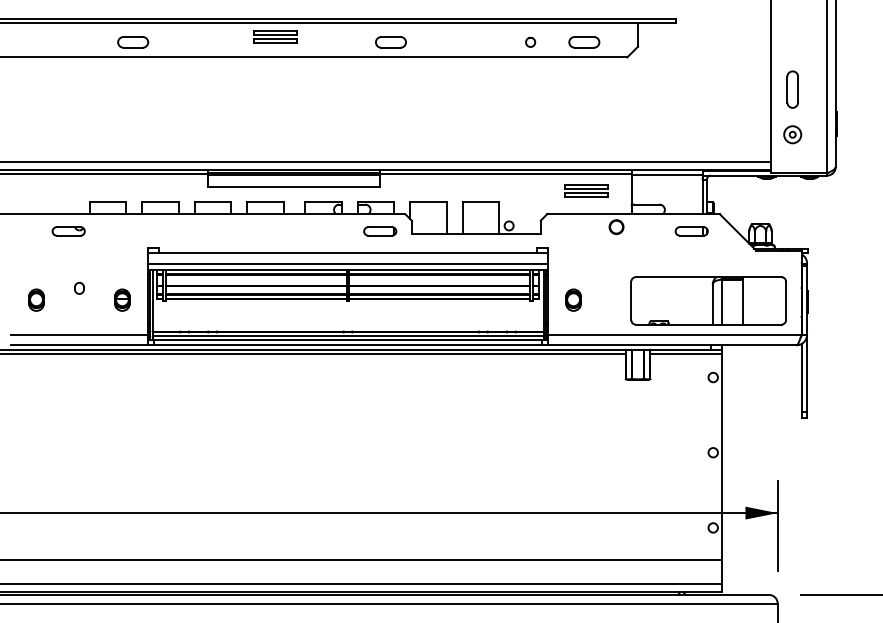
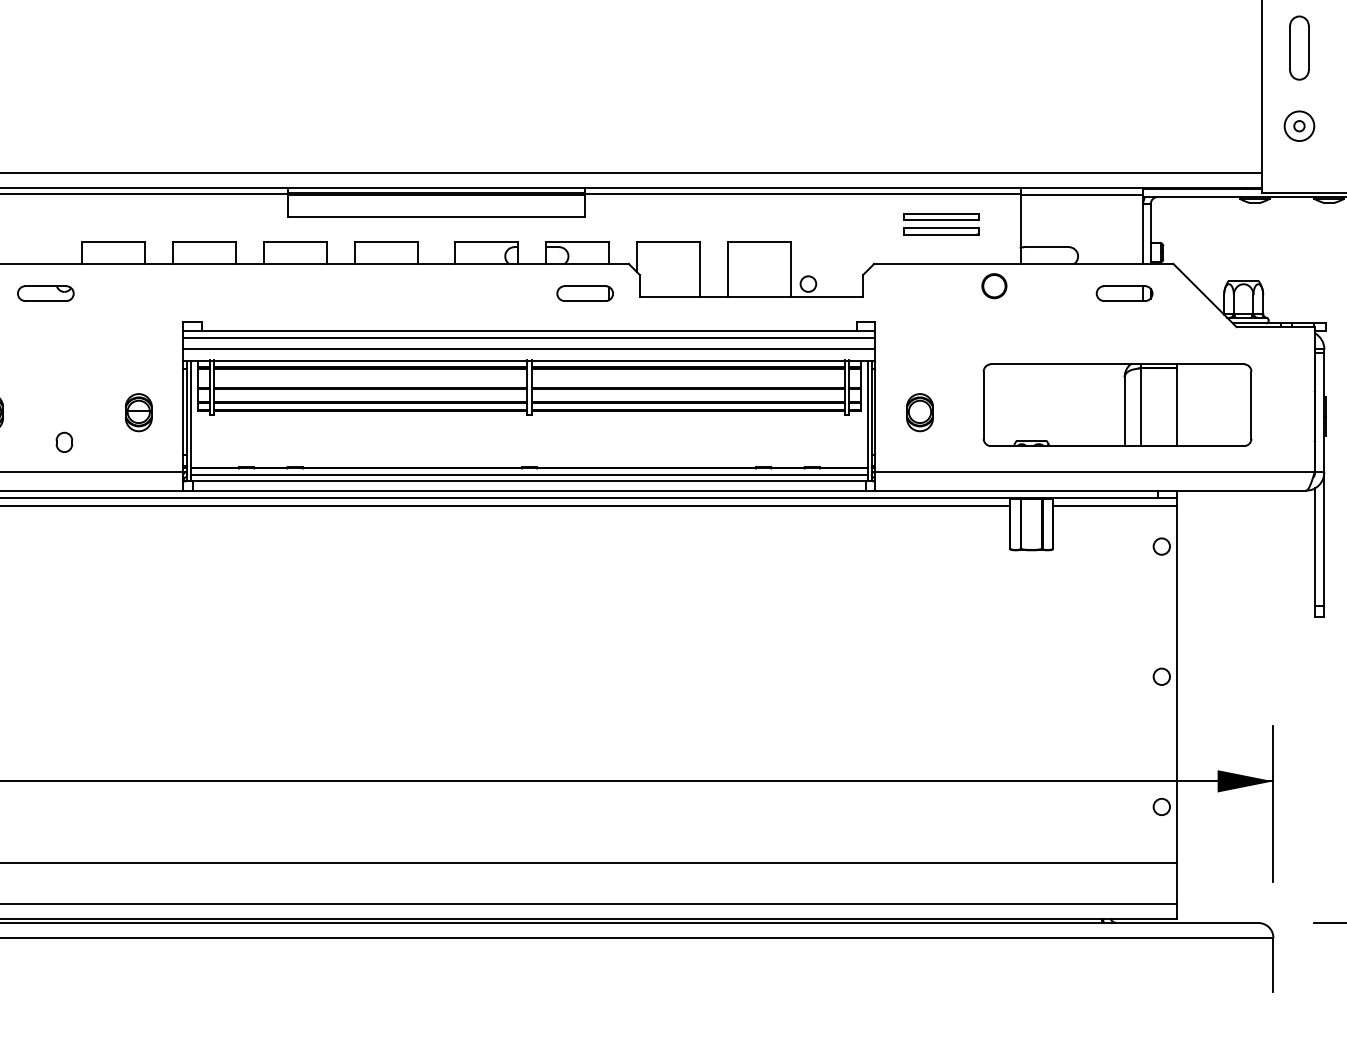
line: (347, 256) -> (528, 337), added
part: (79, 287) -> (64, 440), moved
part: (708, 300) -> (1117, 404), moved

